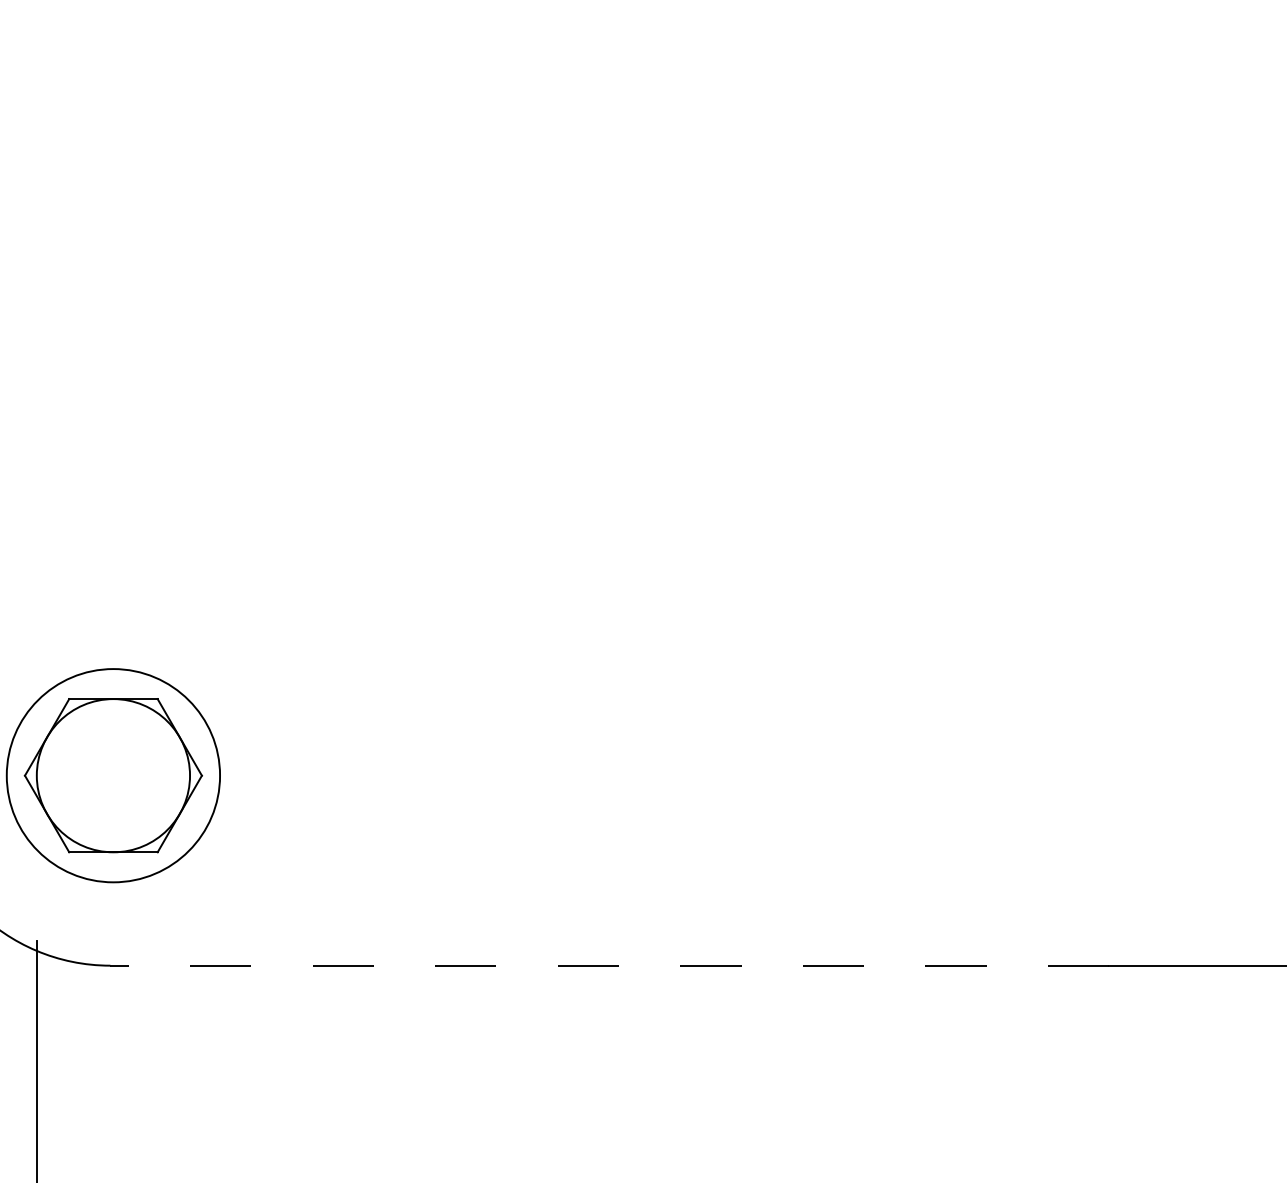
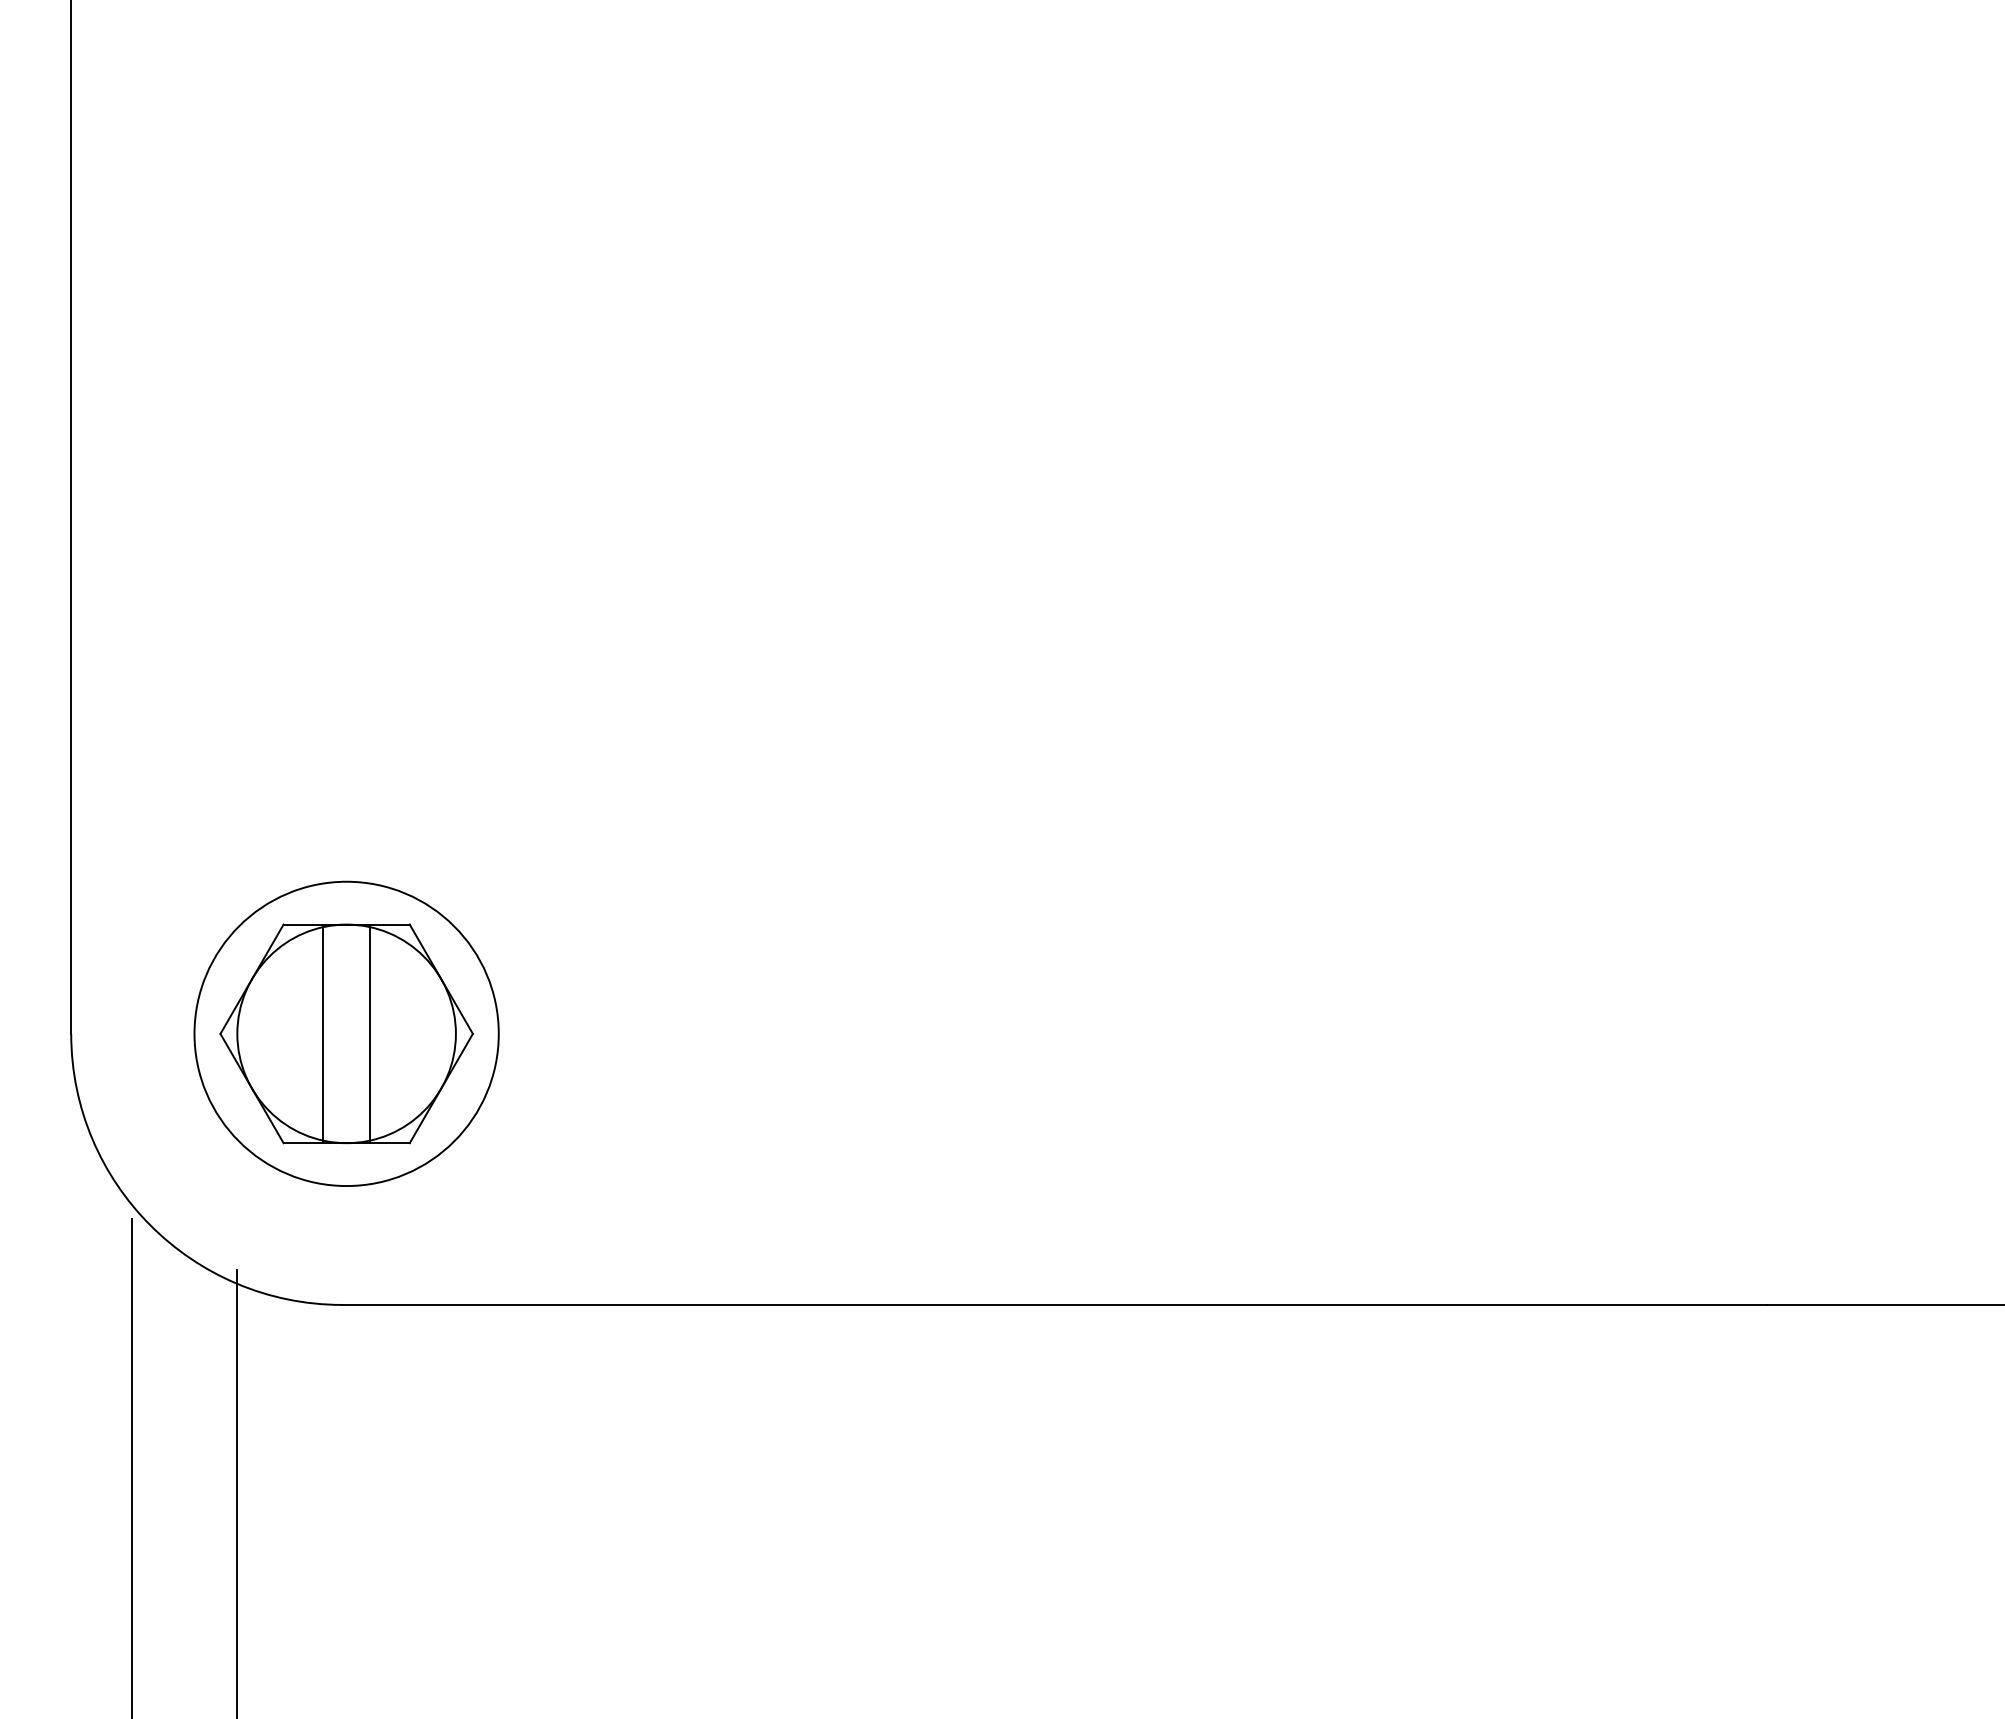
line: (97, 775) -> (323, 1033), added
line: (130, 775) -> (370, 1033), added
line: (609, 965) -> (1054, 1304), dashed -> solid

